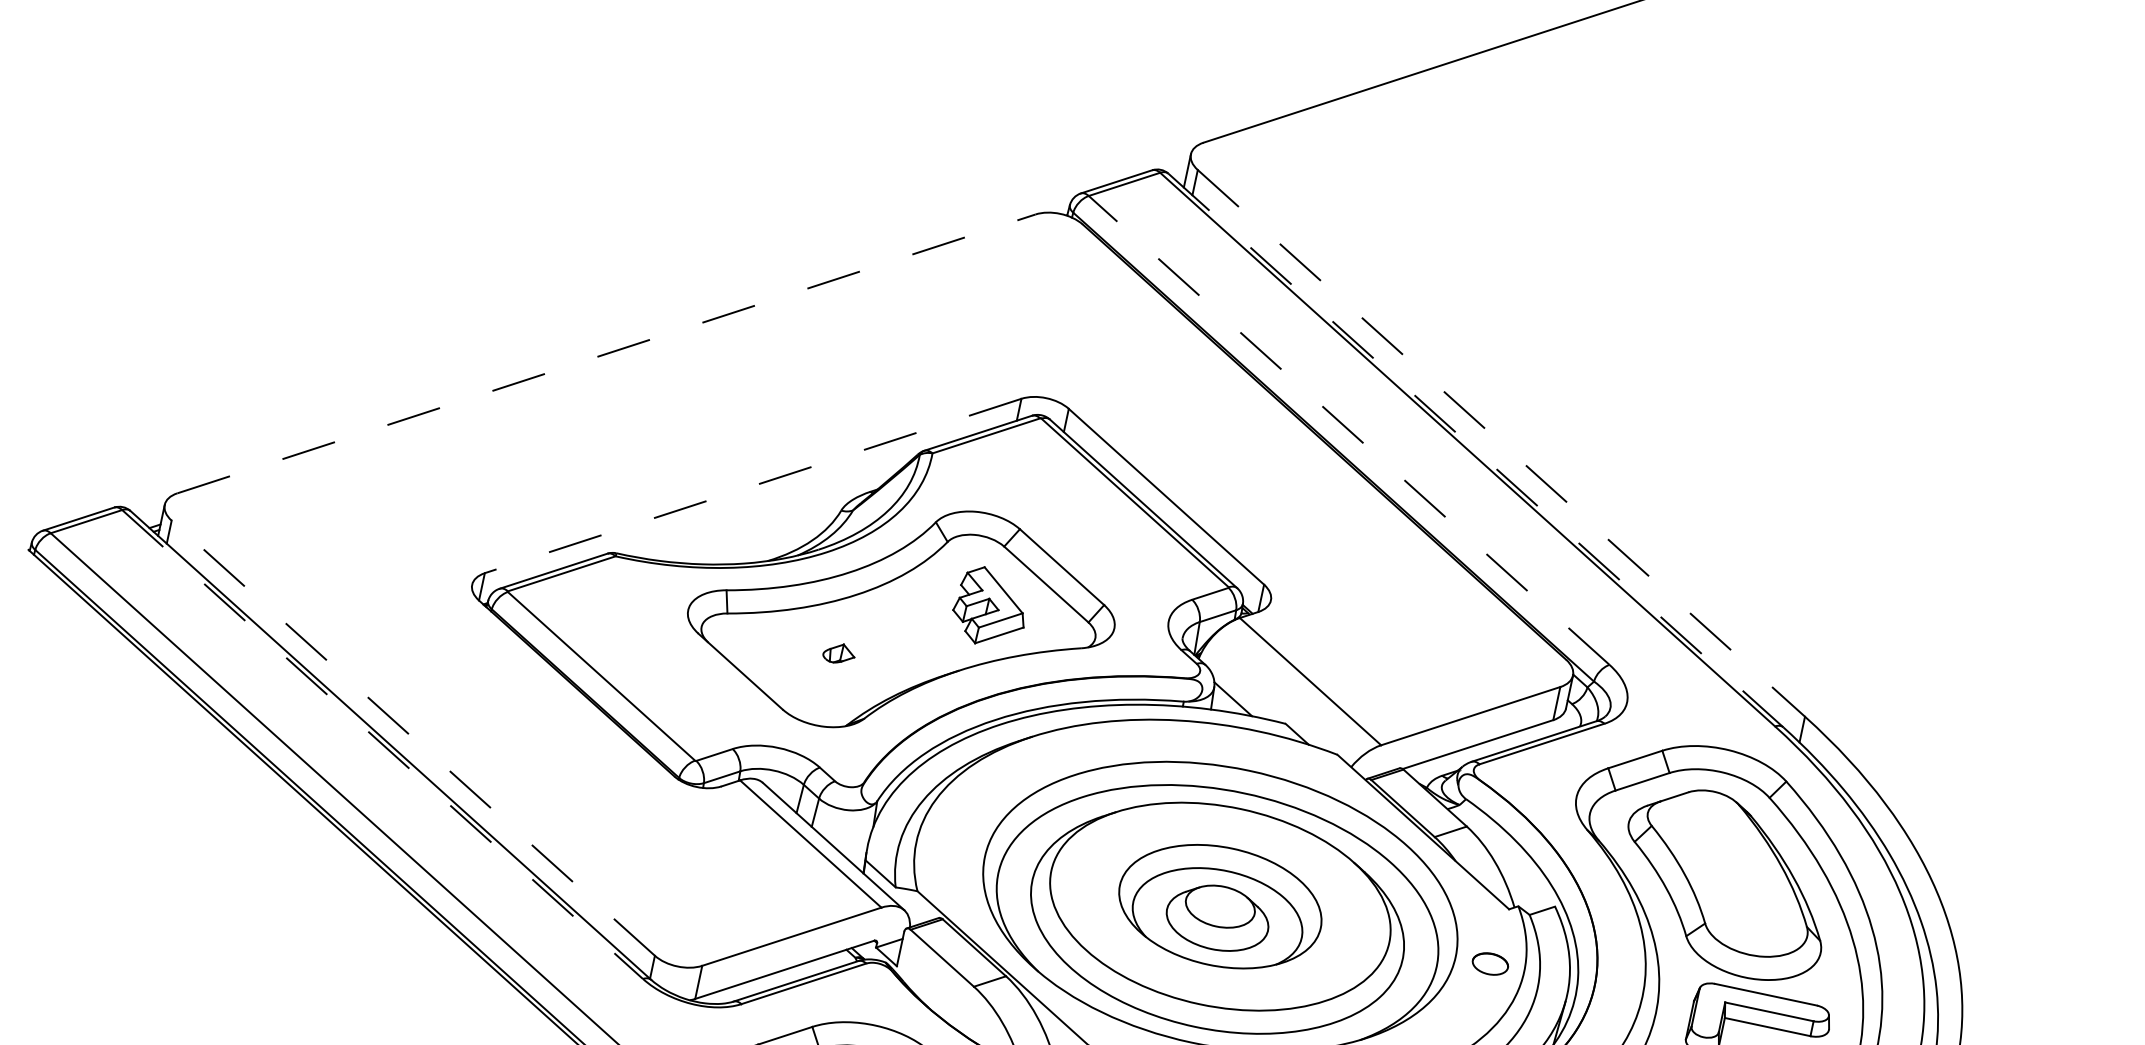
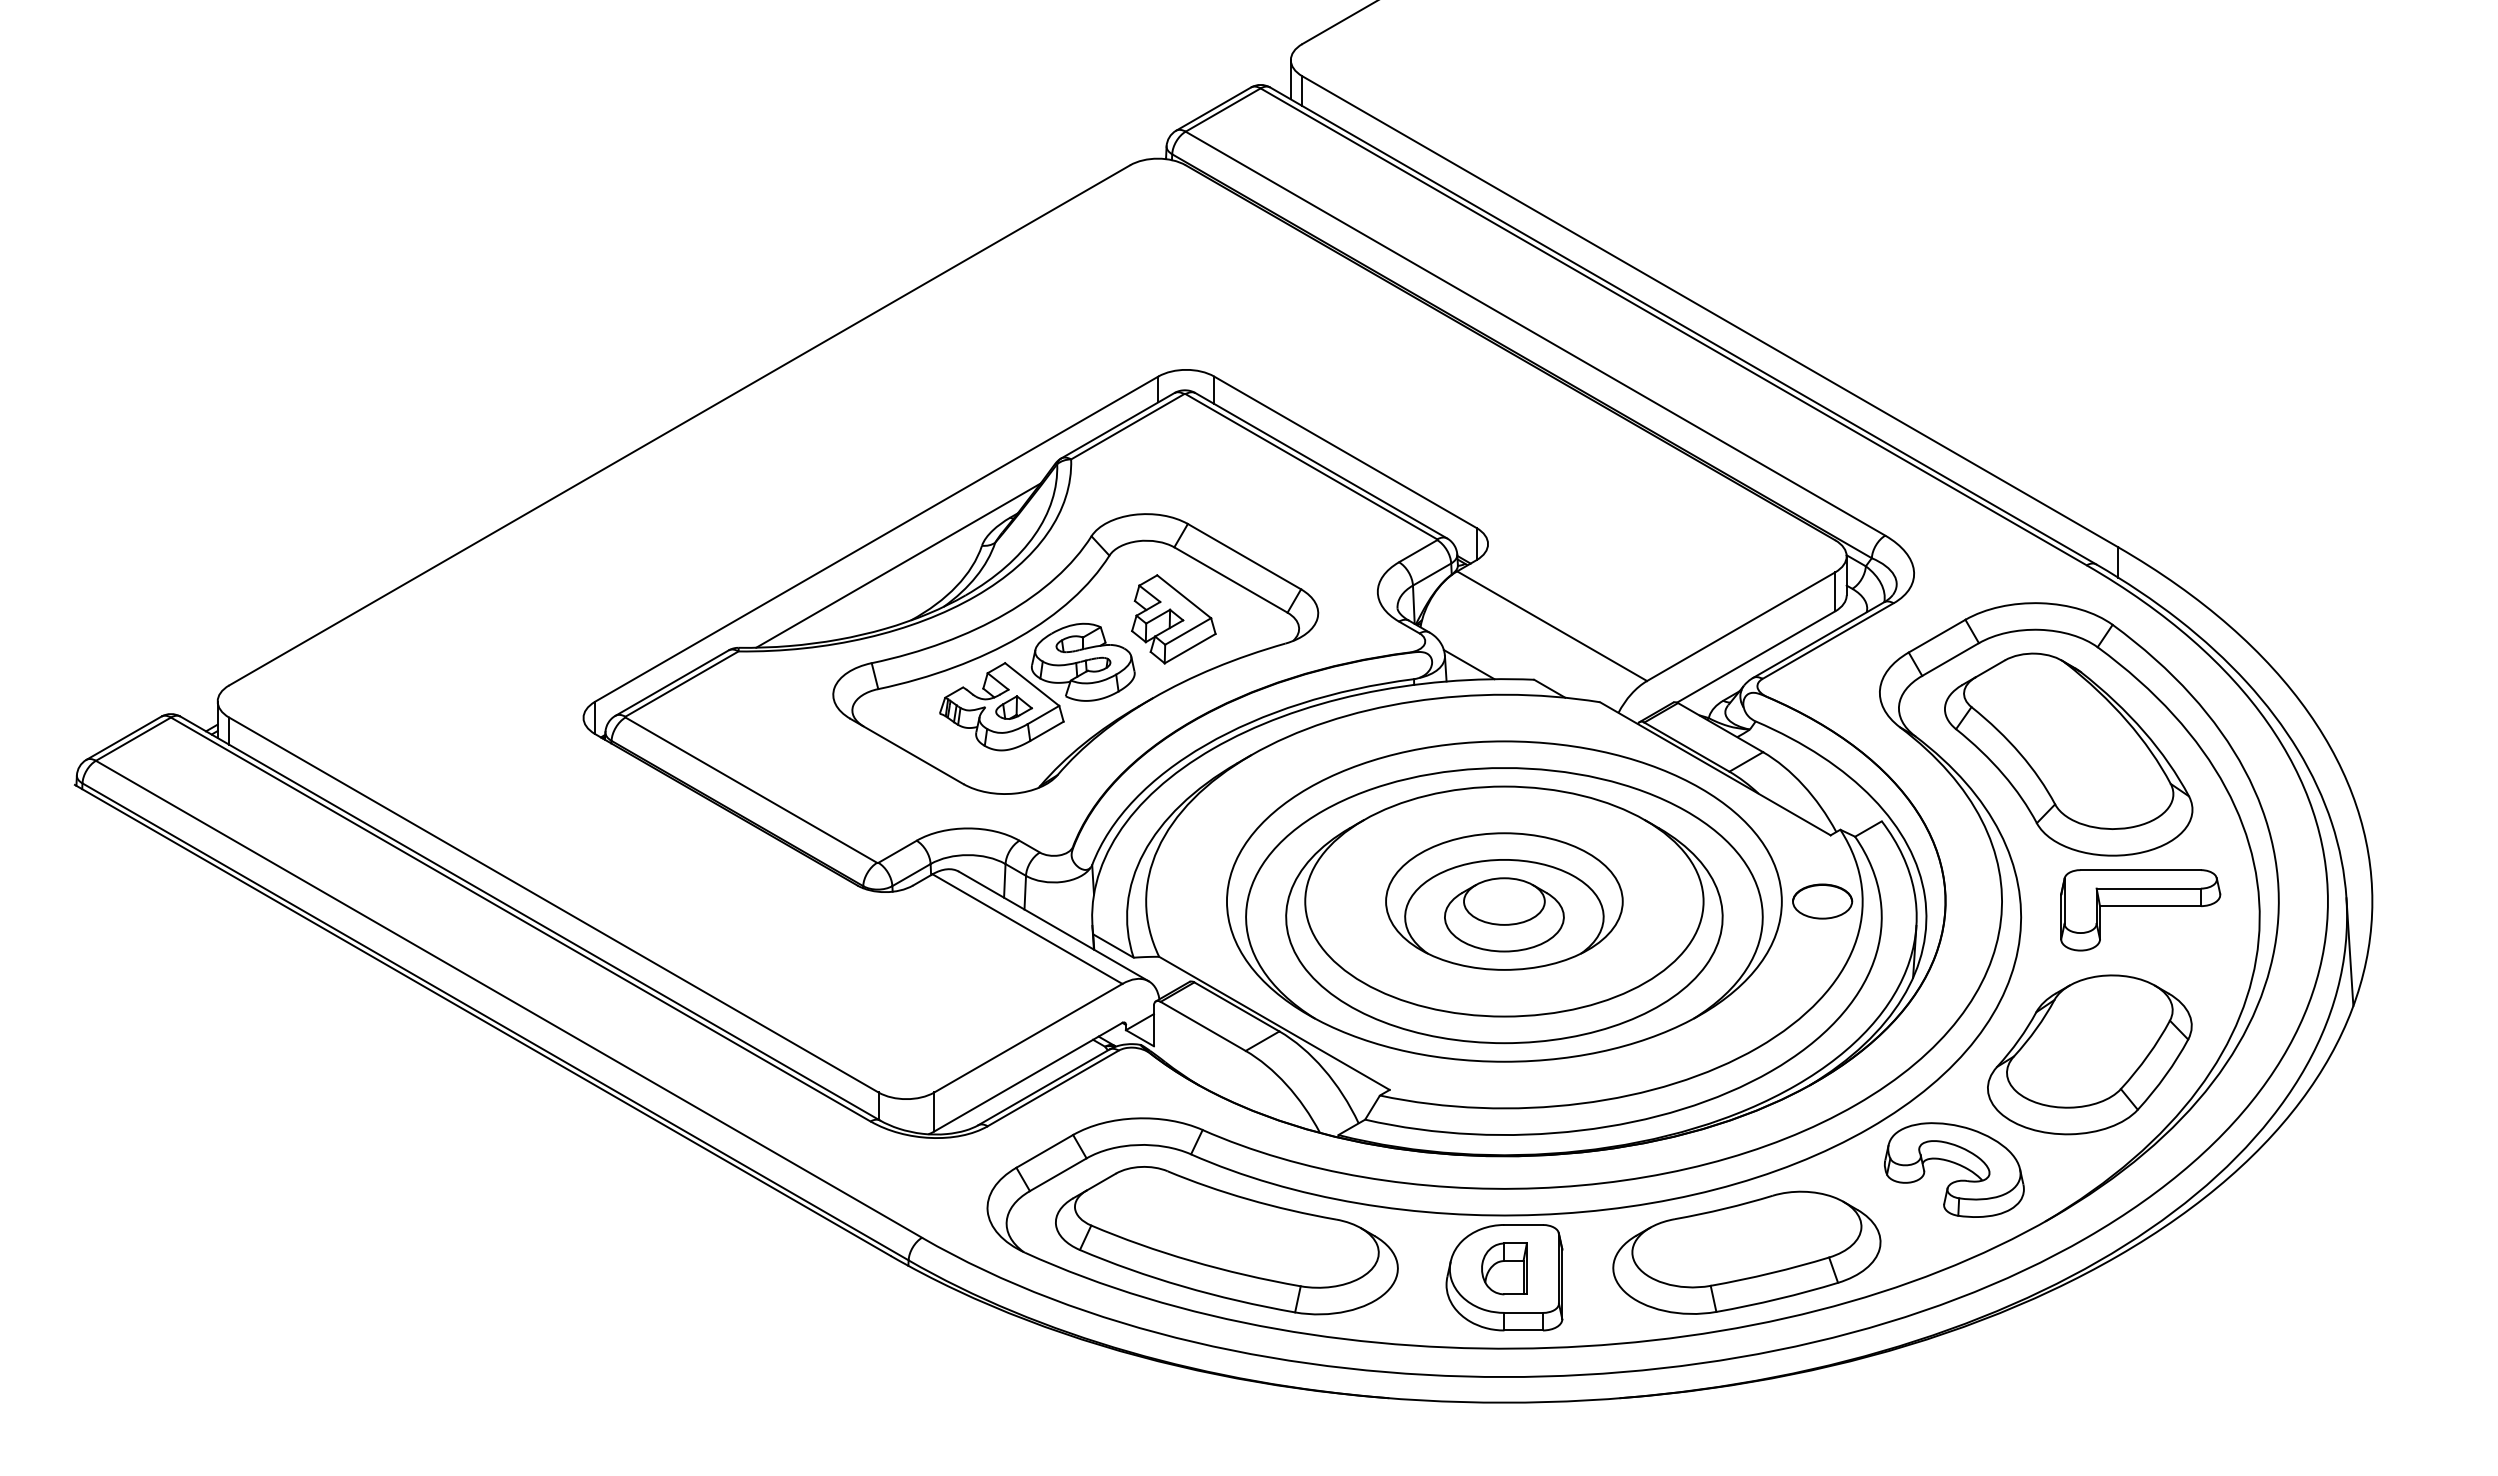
line: (607, 354) -> (680, 425), dashed -> solid
line: (1349, 430) -> (1535, 333), dashed -> solid
line: (1501, 443) -> (1710, 311), dashed -> solid
line: (1476, 450) -> (1683, 325), dashed -> solid
line: (752, 486) -> (876, 539), dashed -> solid
line: (766, 512) -> (898, 565), added
part: (863, 639) -> (1037, 686), added
line: (412, 738) -> (553, 905), dashed -> solid
line: (382, 744) -> (520, 919), dashed -> solid
part: (1490, 963) -> (1822, 901), size x1.43

